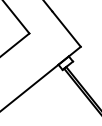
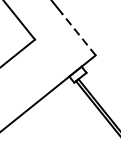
line: (66, 29) -> (78, 34), solid -> dashed

